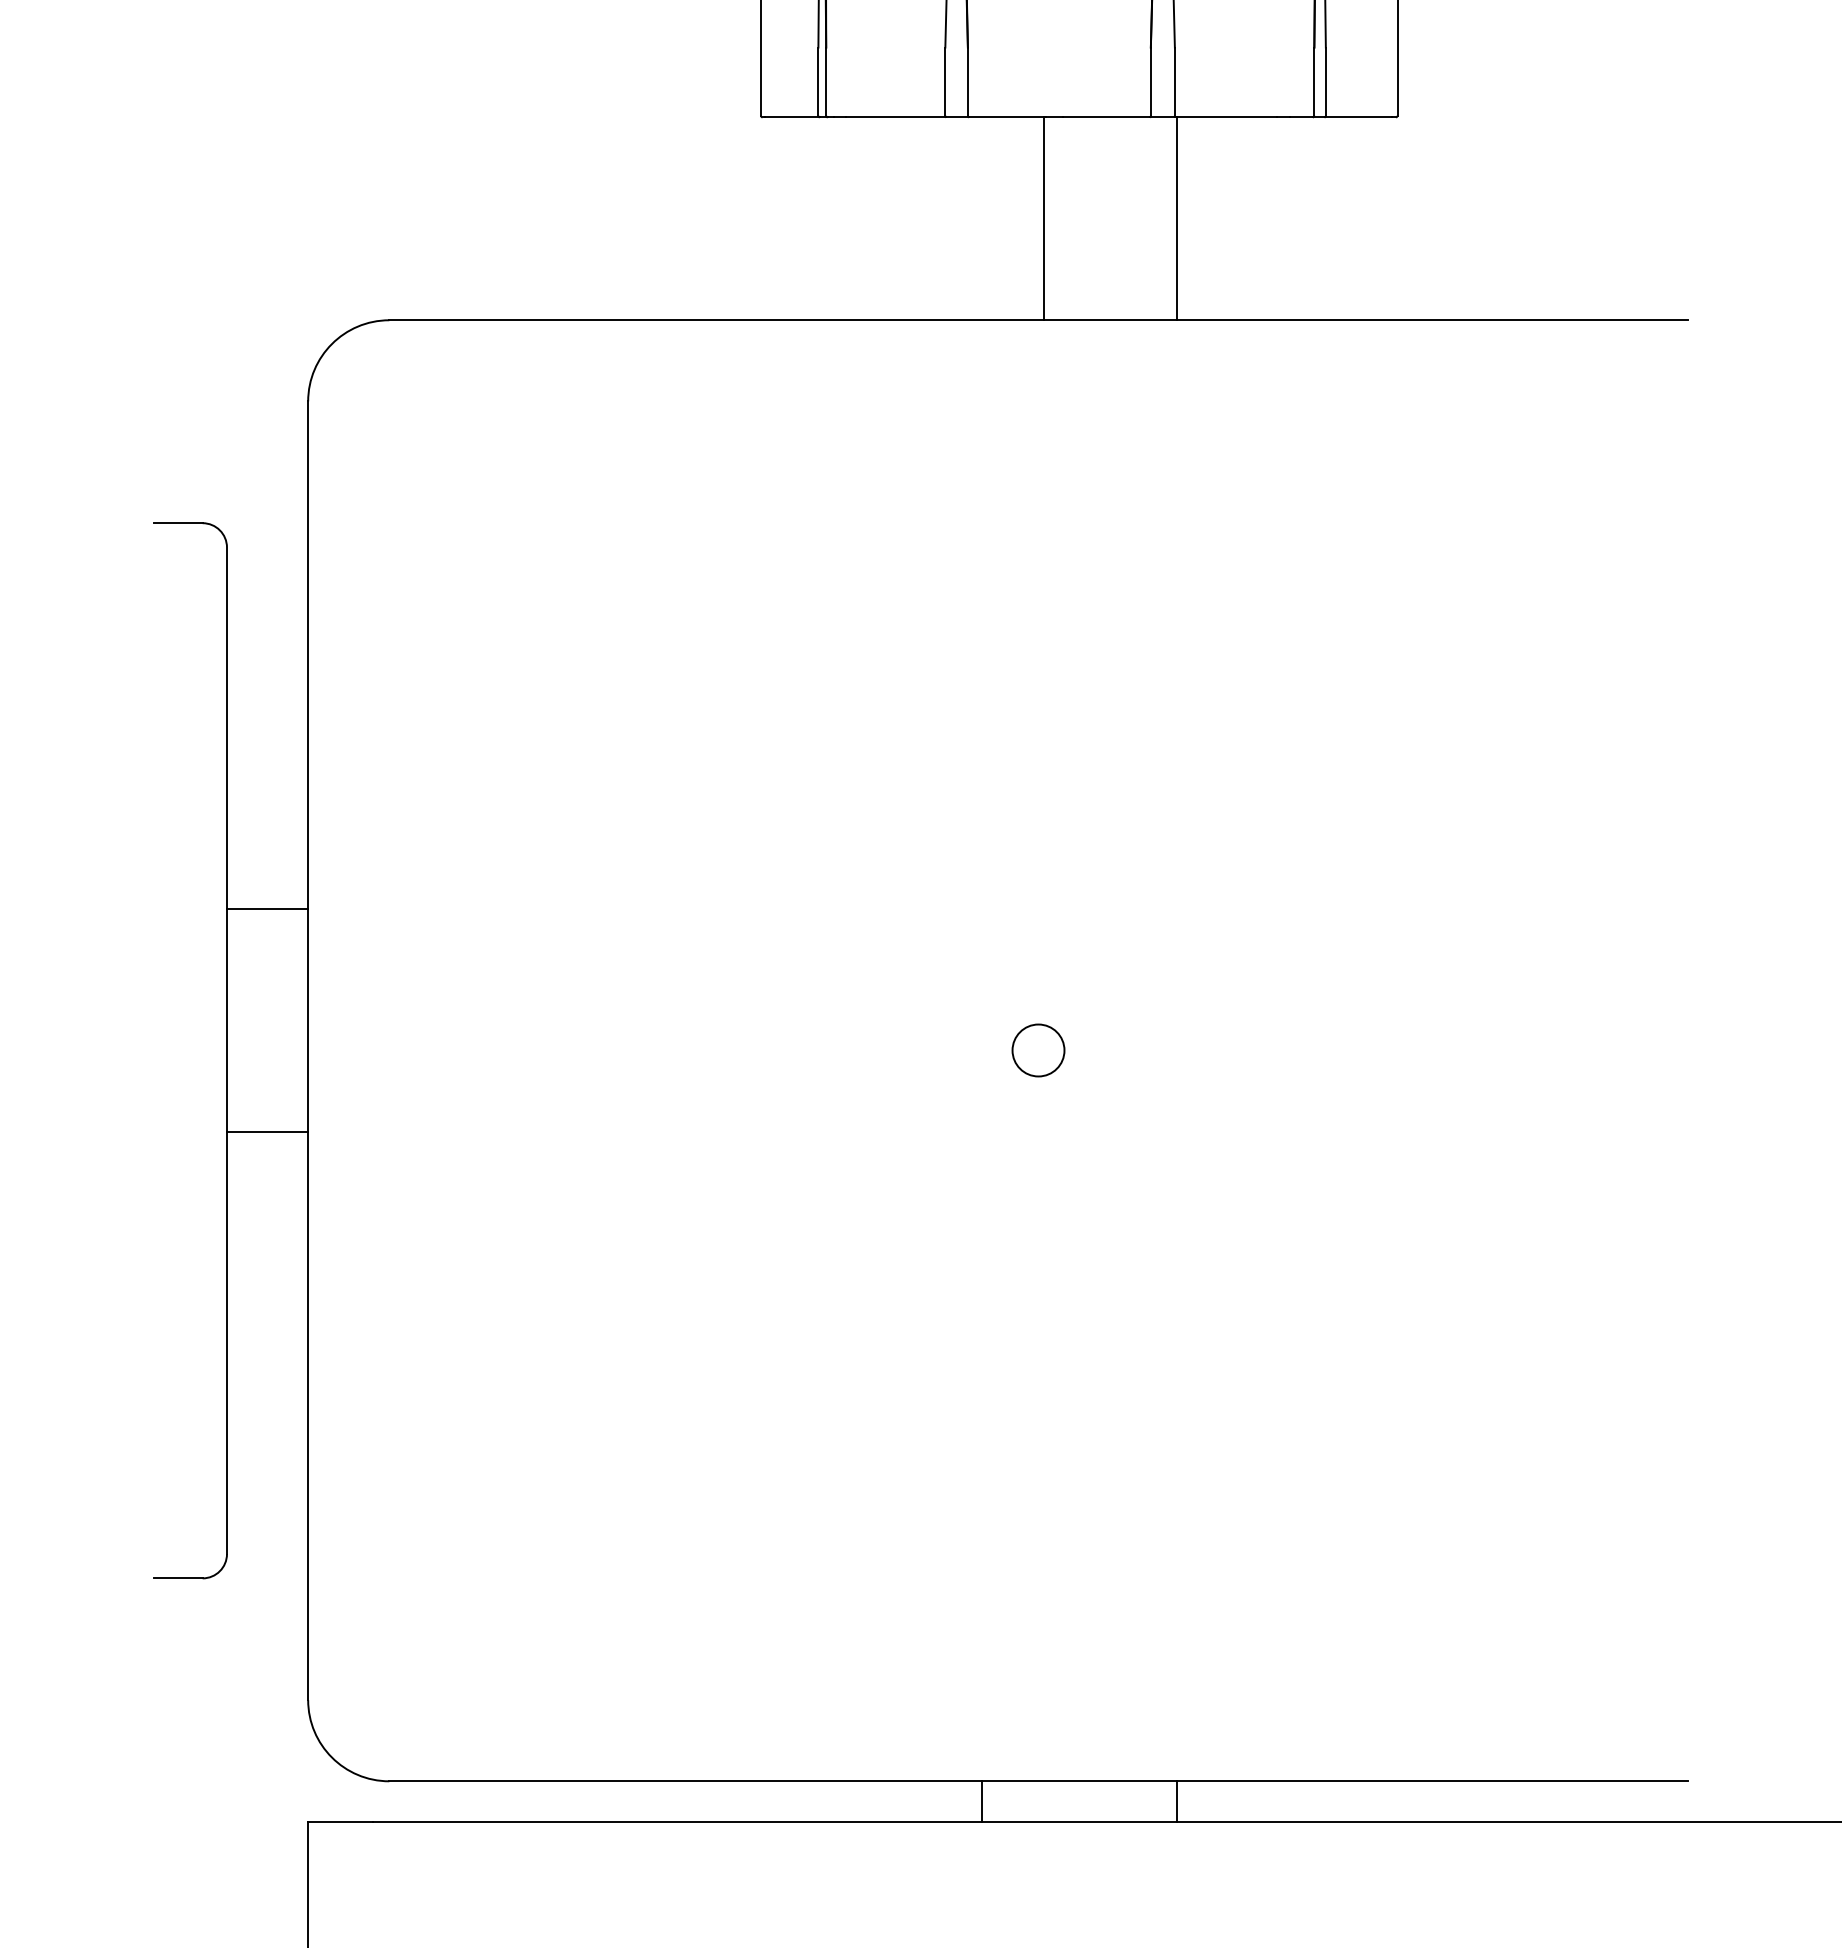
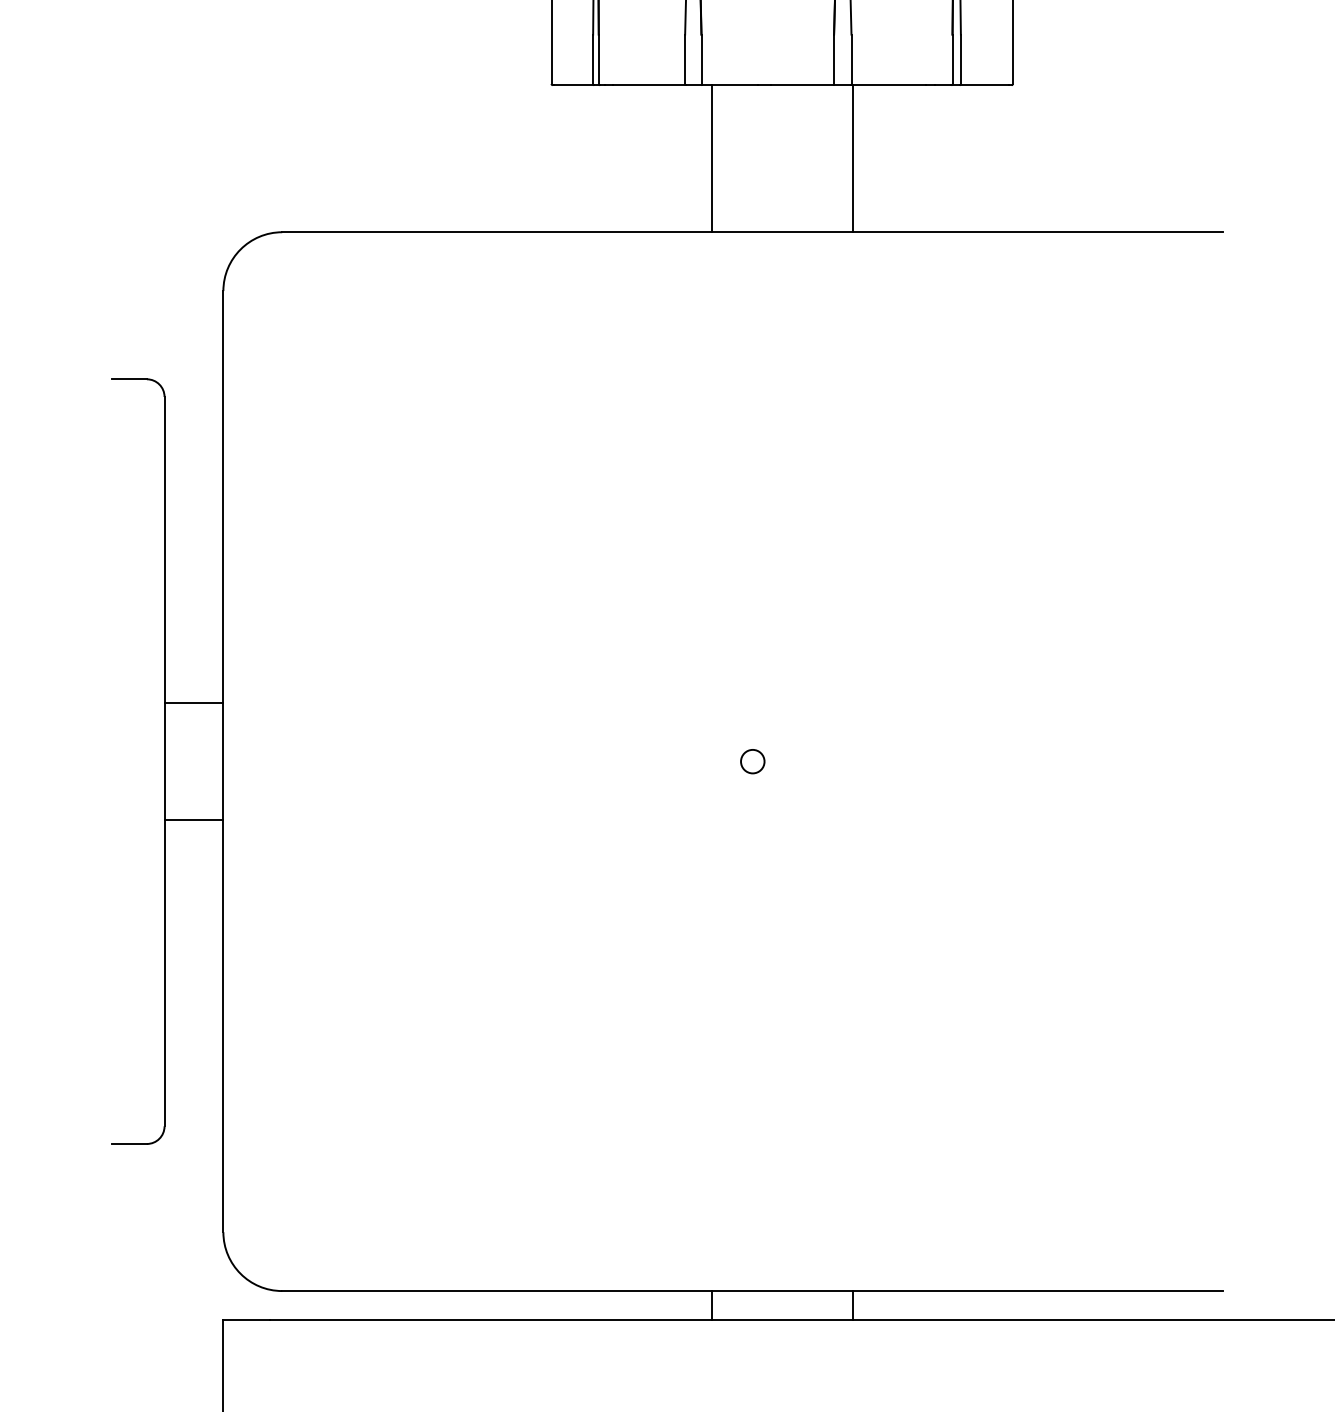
line: (1043, 218) -> (711, 158), moved
line: (266, 908) -> (193, 702), moved
circle: (1038, 1050) -> (752, 761), size x0.62

